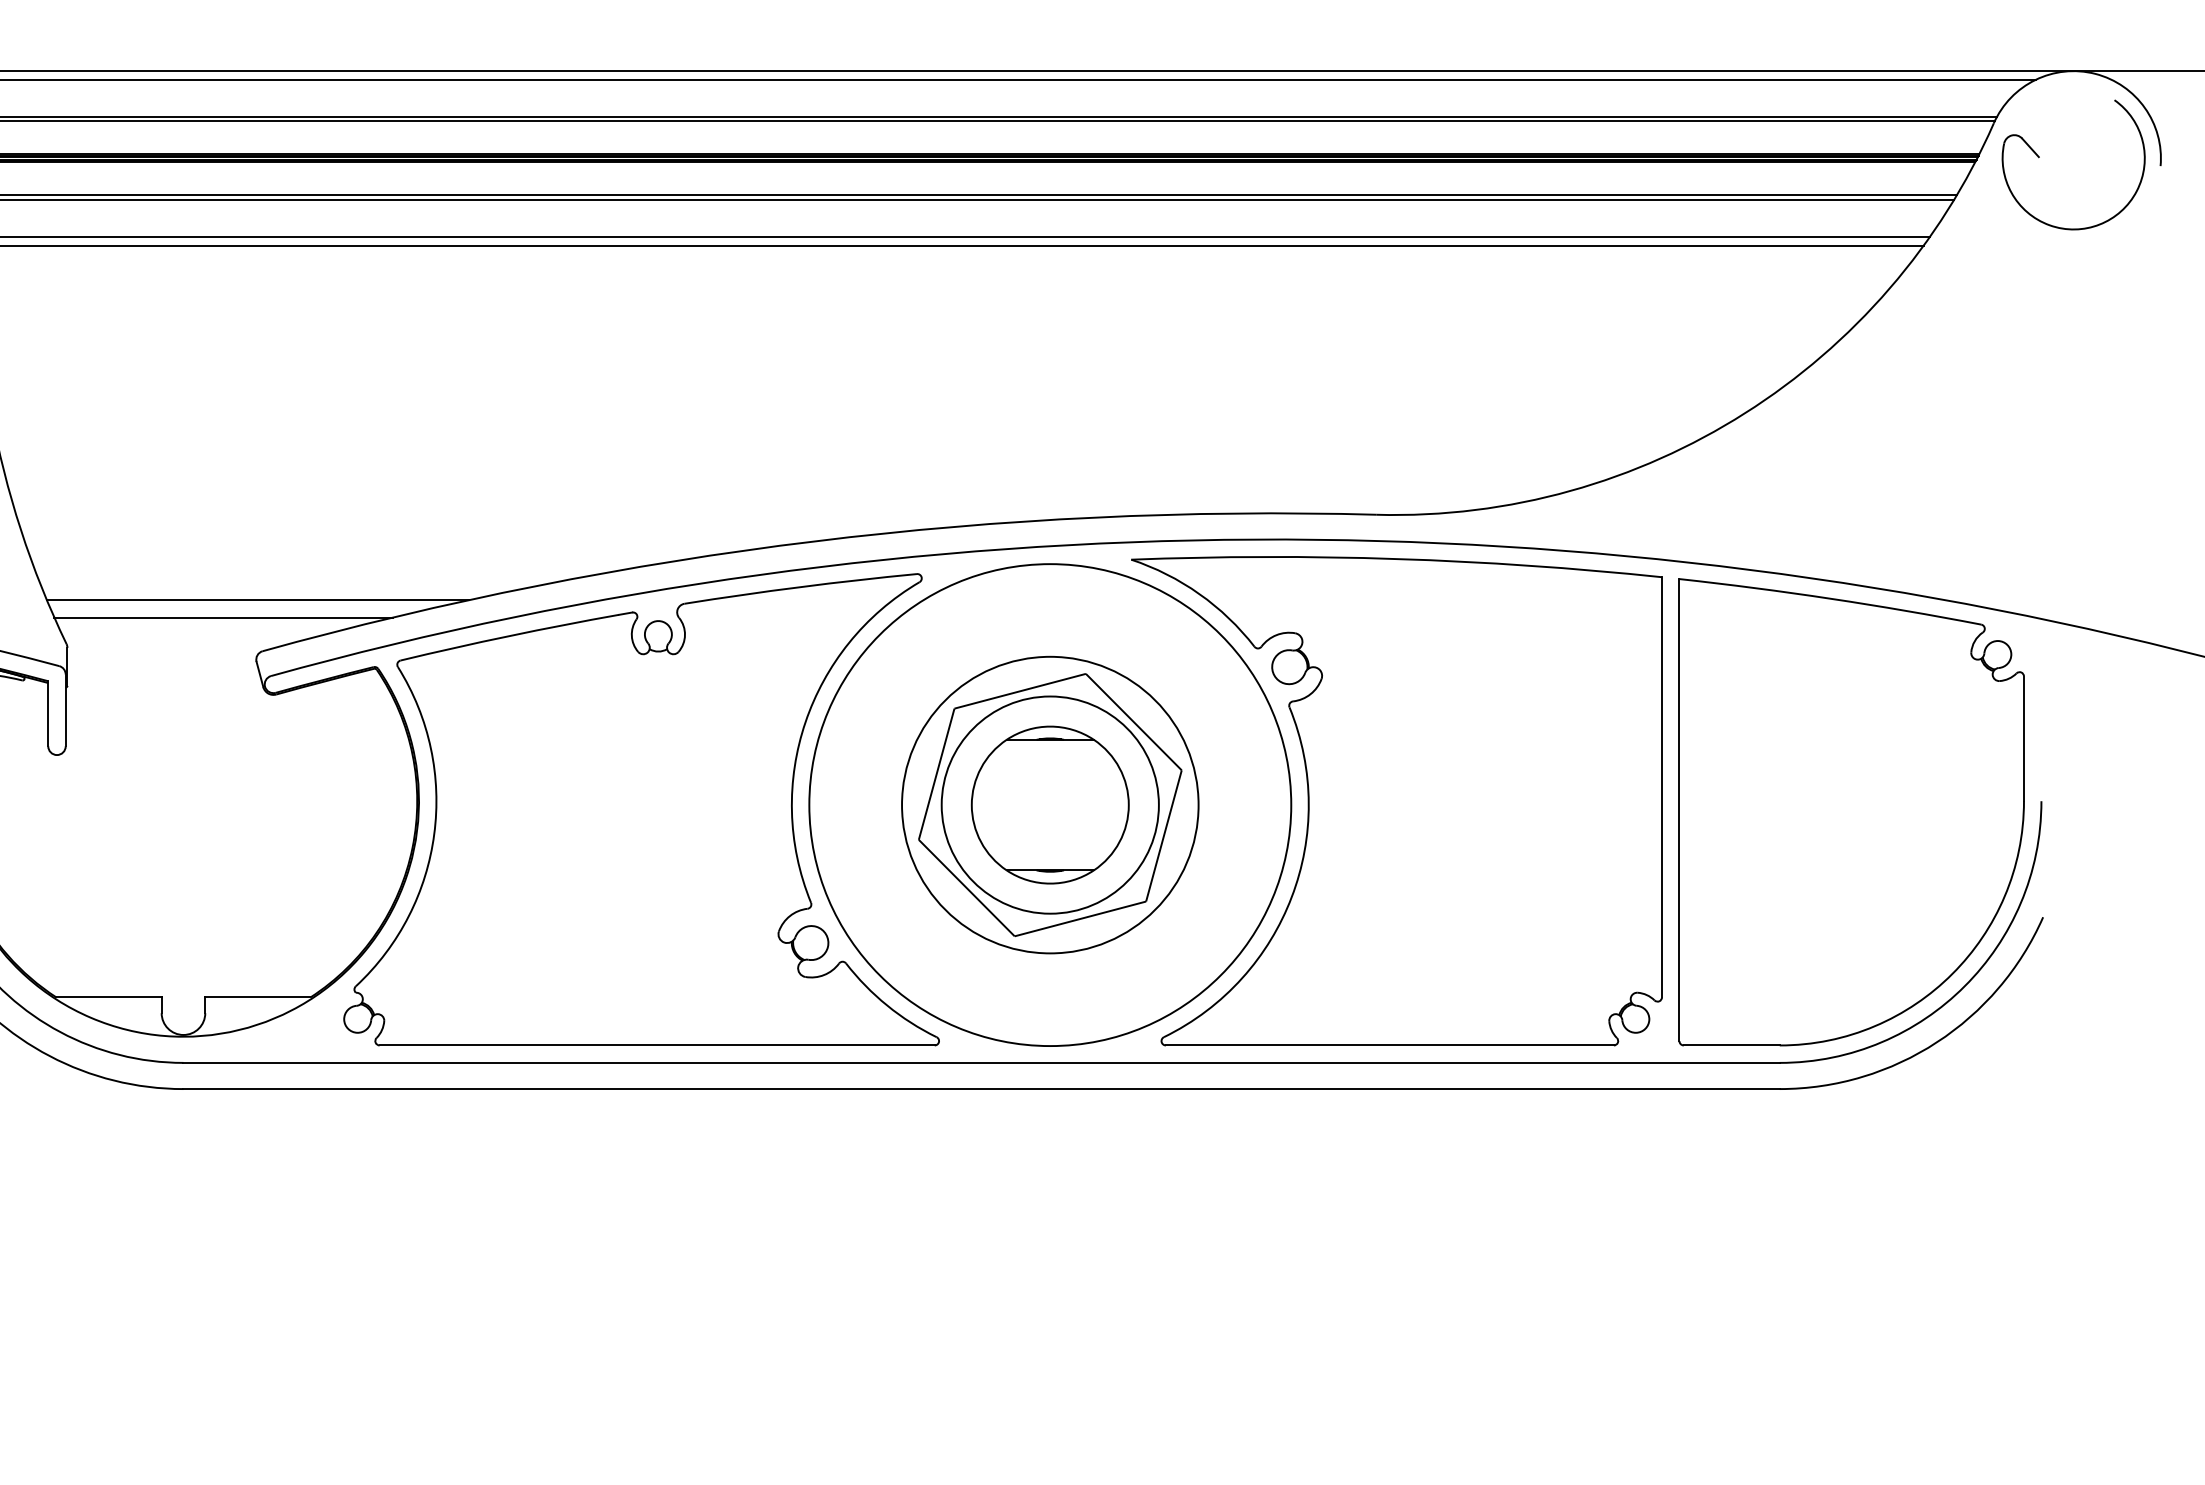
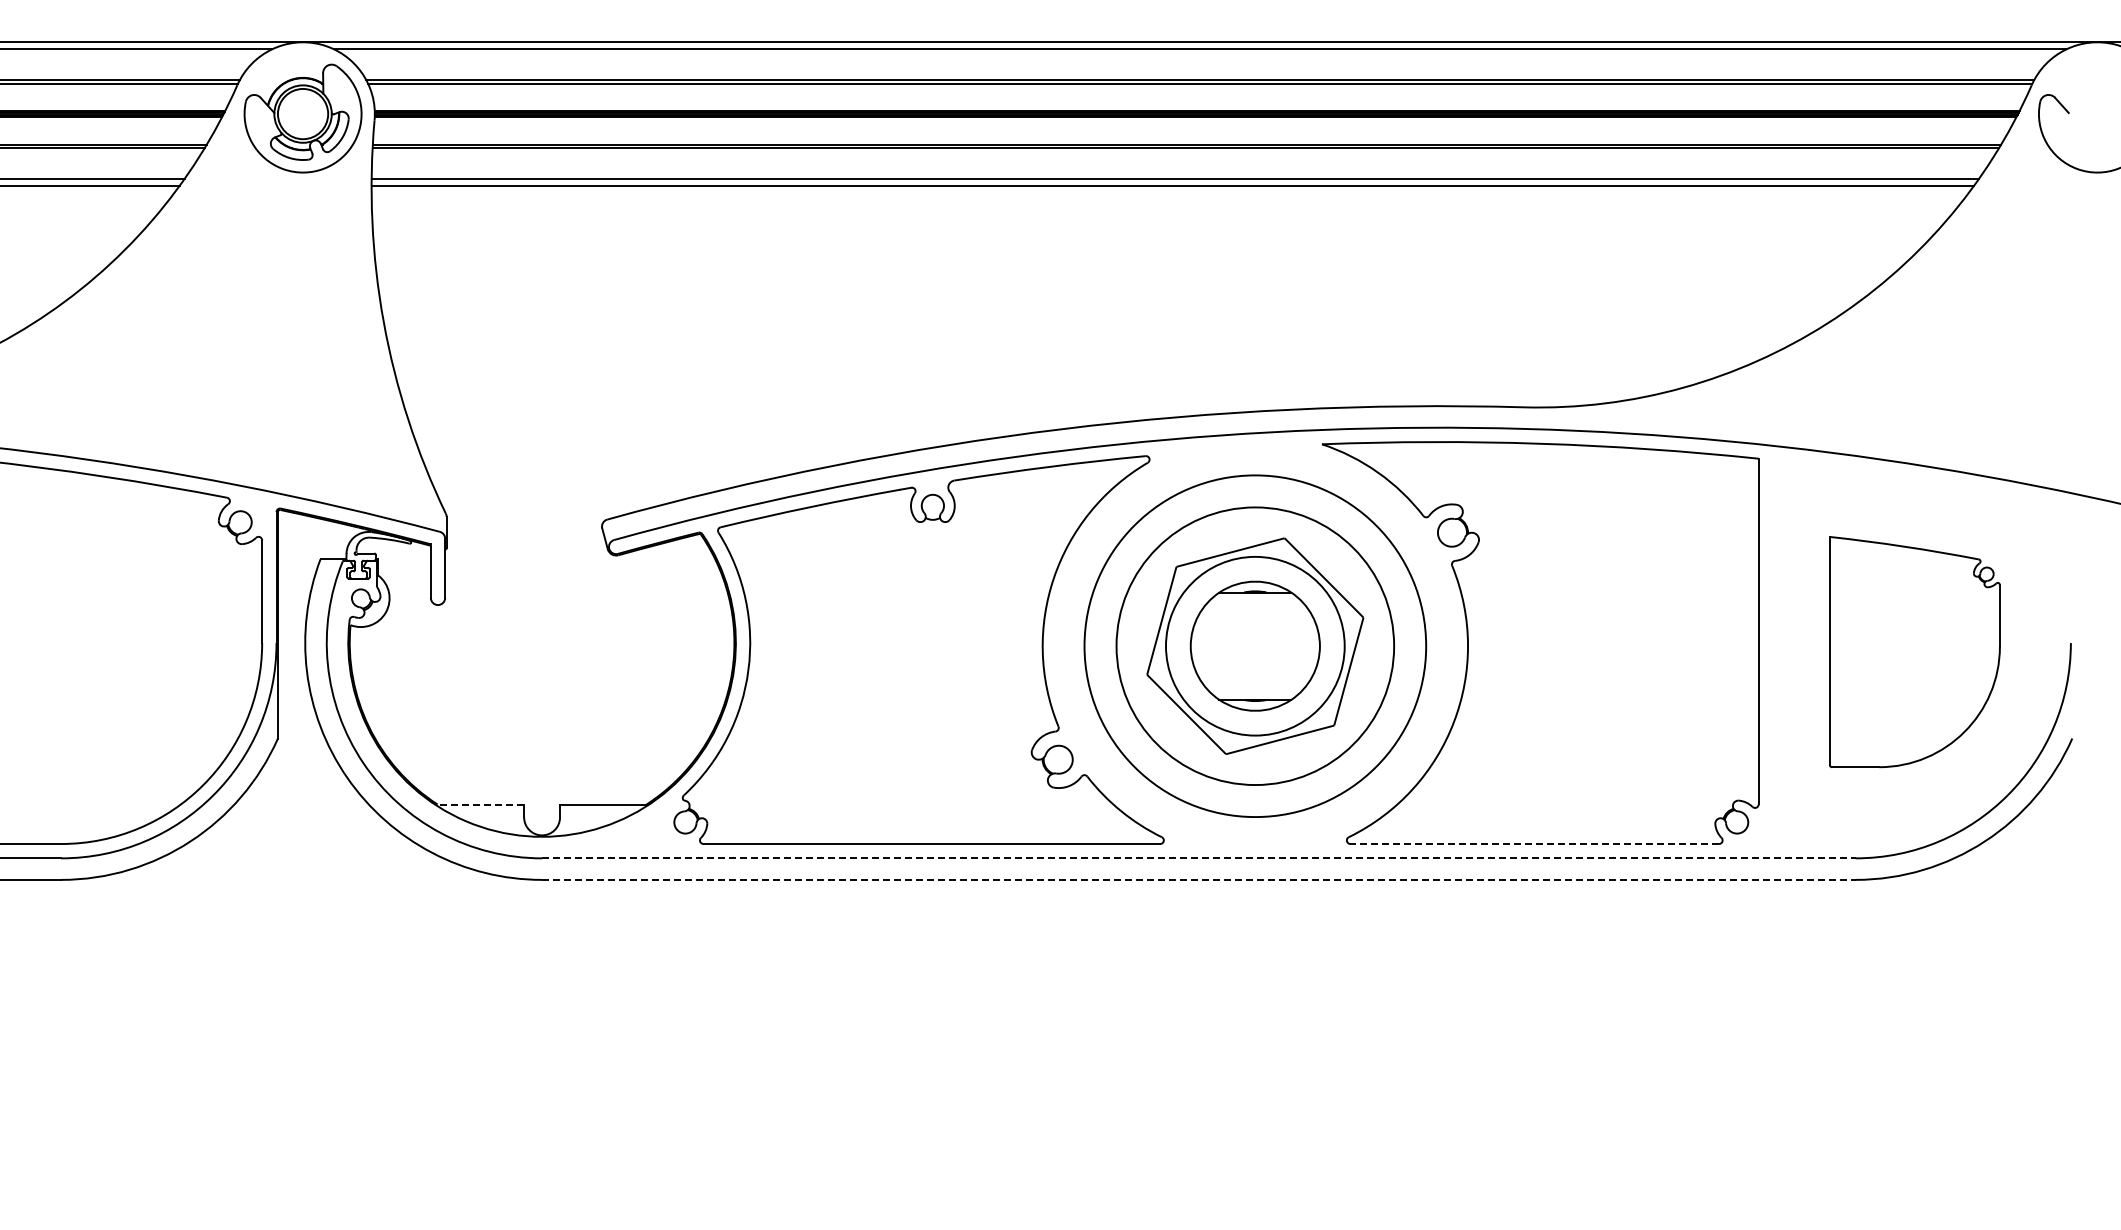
line: (258, 600) -> (603, 477), removed
line: (222, 617) -> (574, 491), removed
circle: (1050, 804) -> (1255, 645), size x0.7
circle: (1050, 805) -> (1255, 646), size x1.4
part: (1851, 811) -> (1914, 651), size x0.6
line: (108, 997) -> (480, 804), solid -> dashed
line: (1389, 1046) -> (1534, 844), solid -> dashed
line: (981, 1063) -> (1198, 858), solid -> dashed
line: (981, 1088) -> (1198, 879), solid -> dashed

